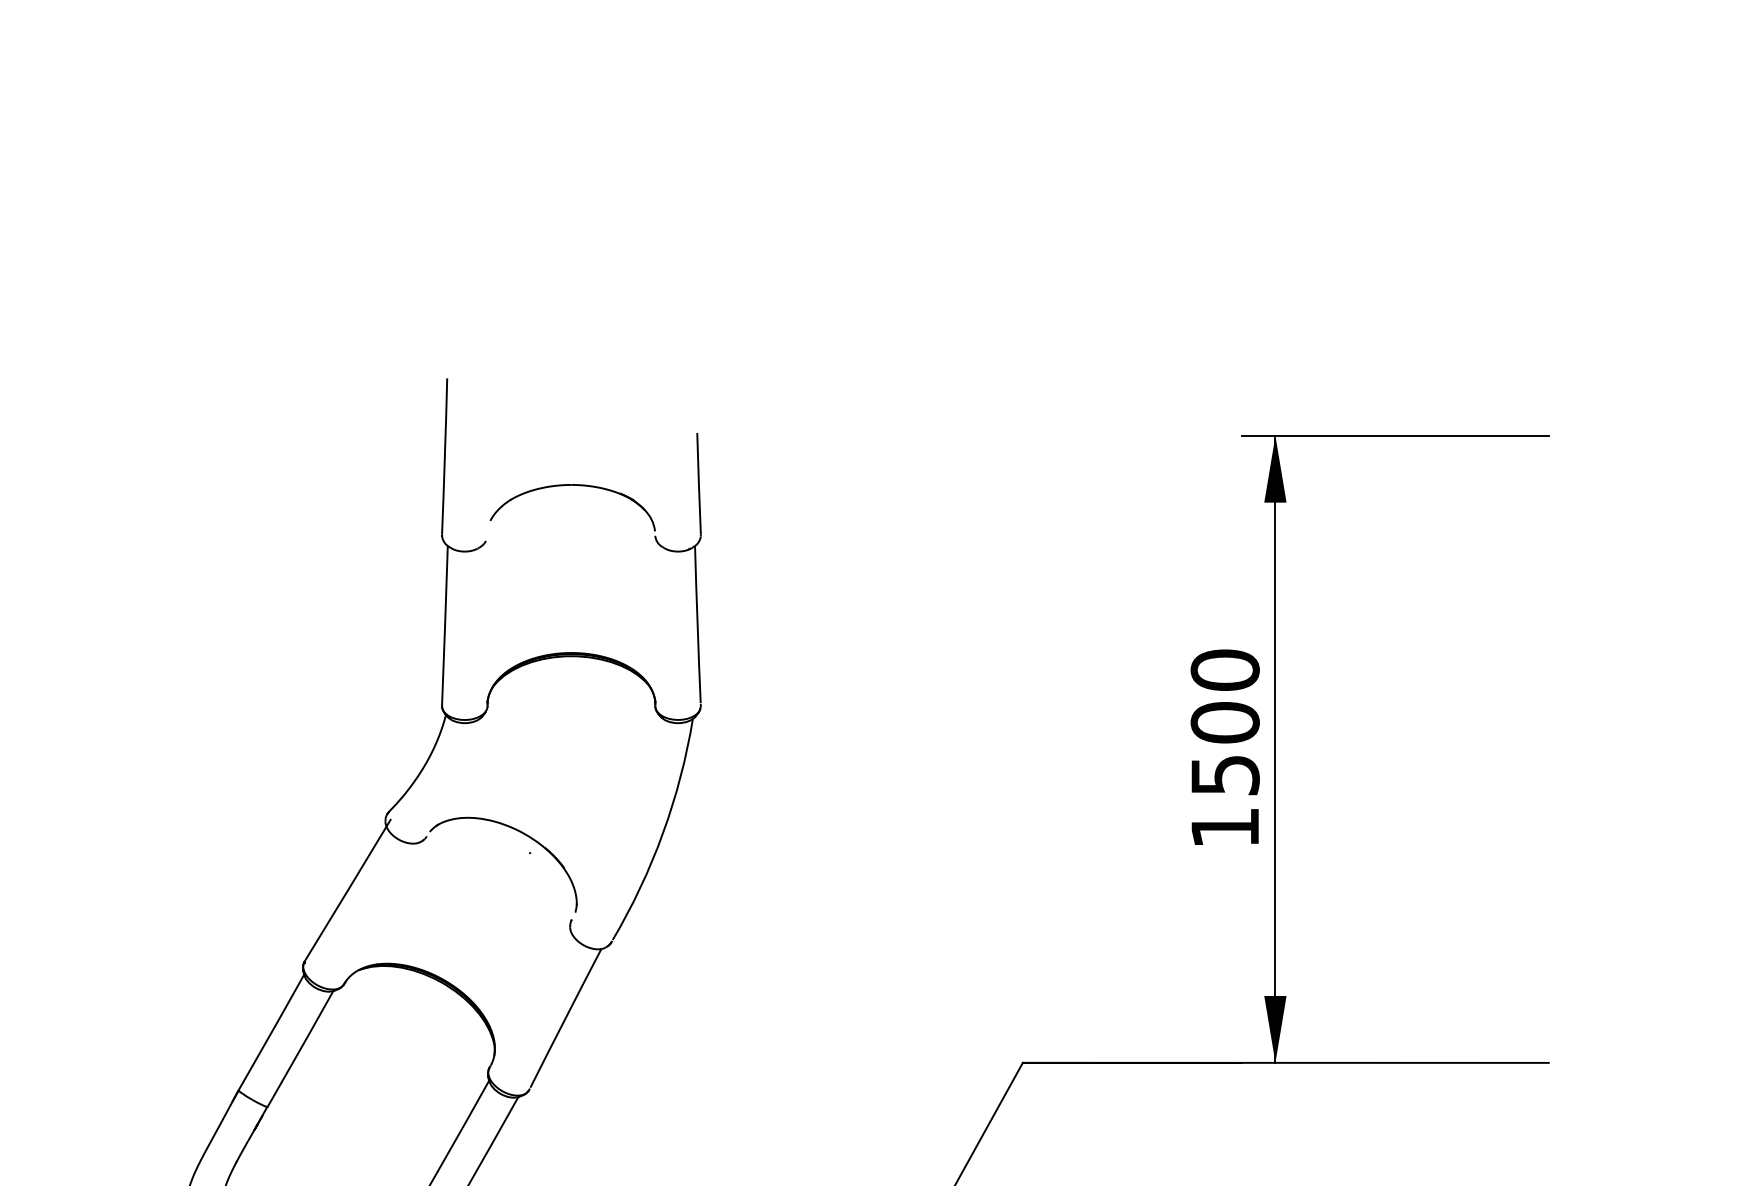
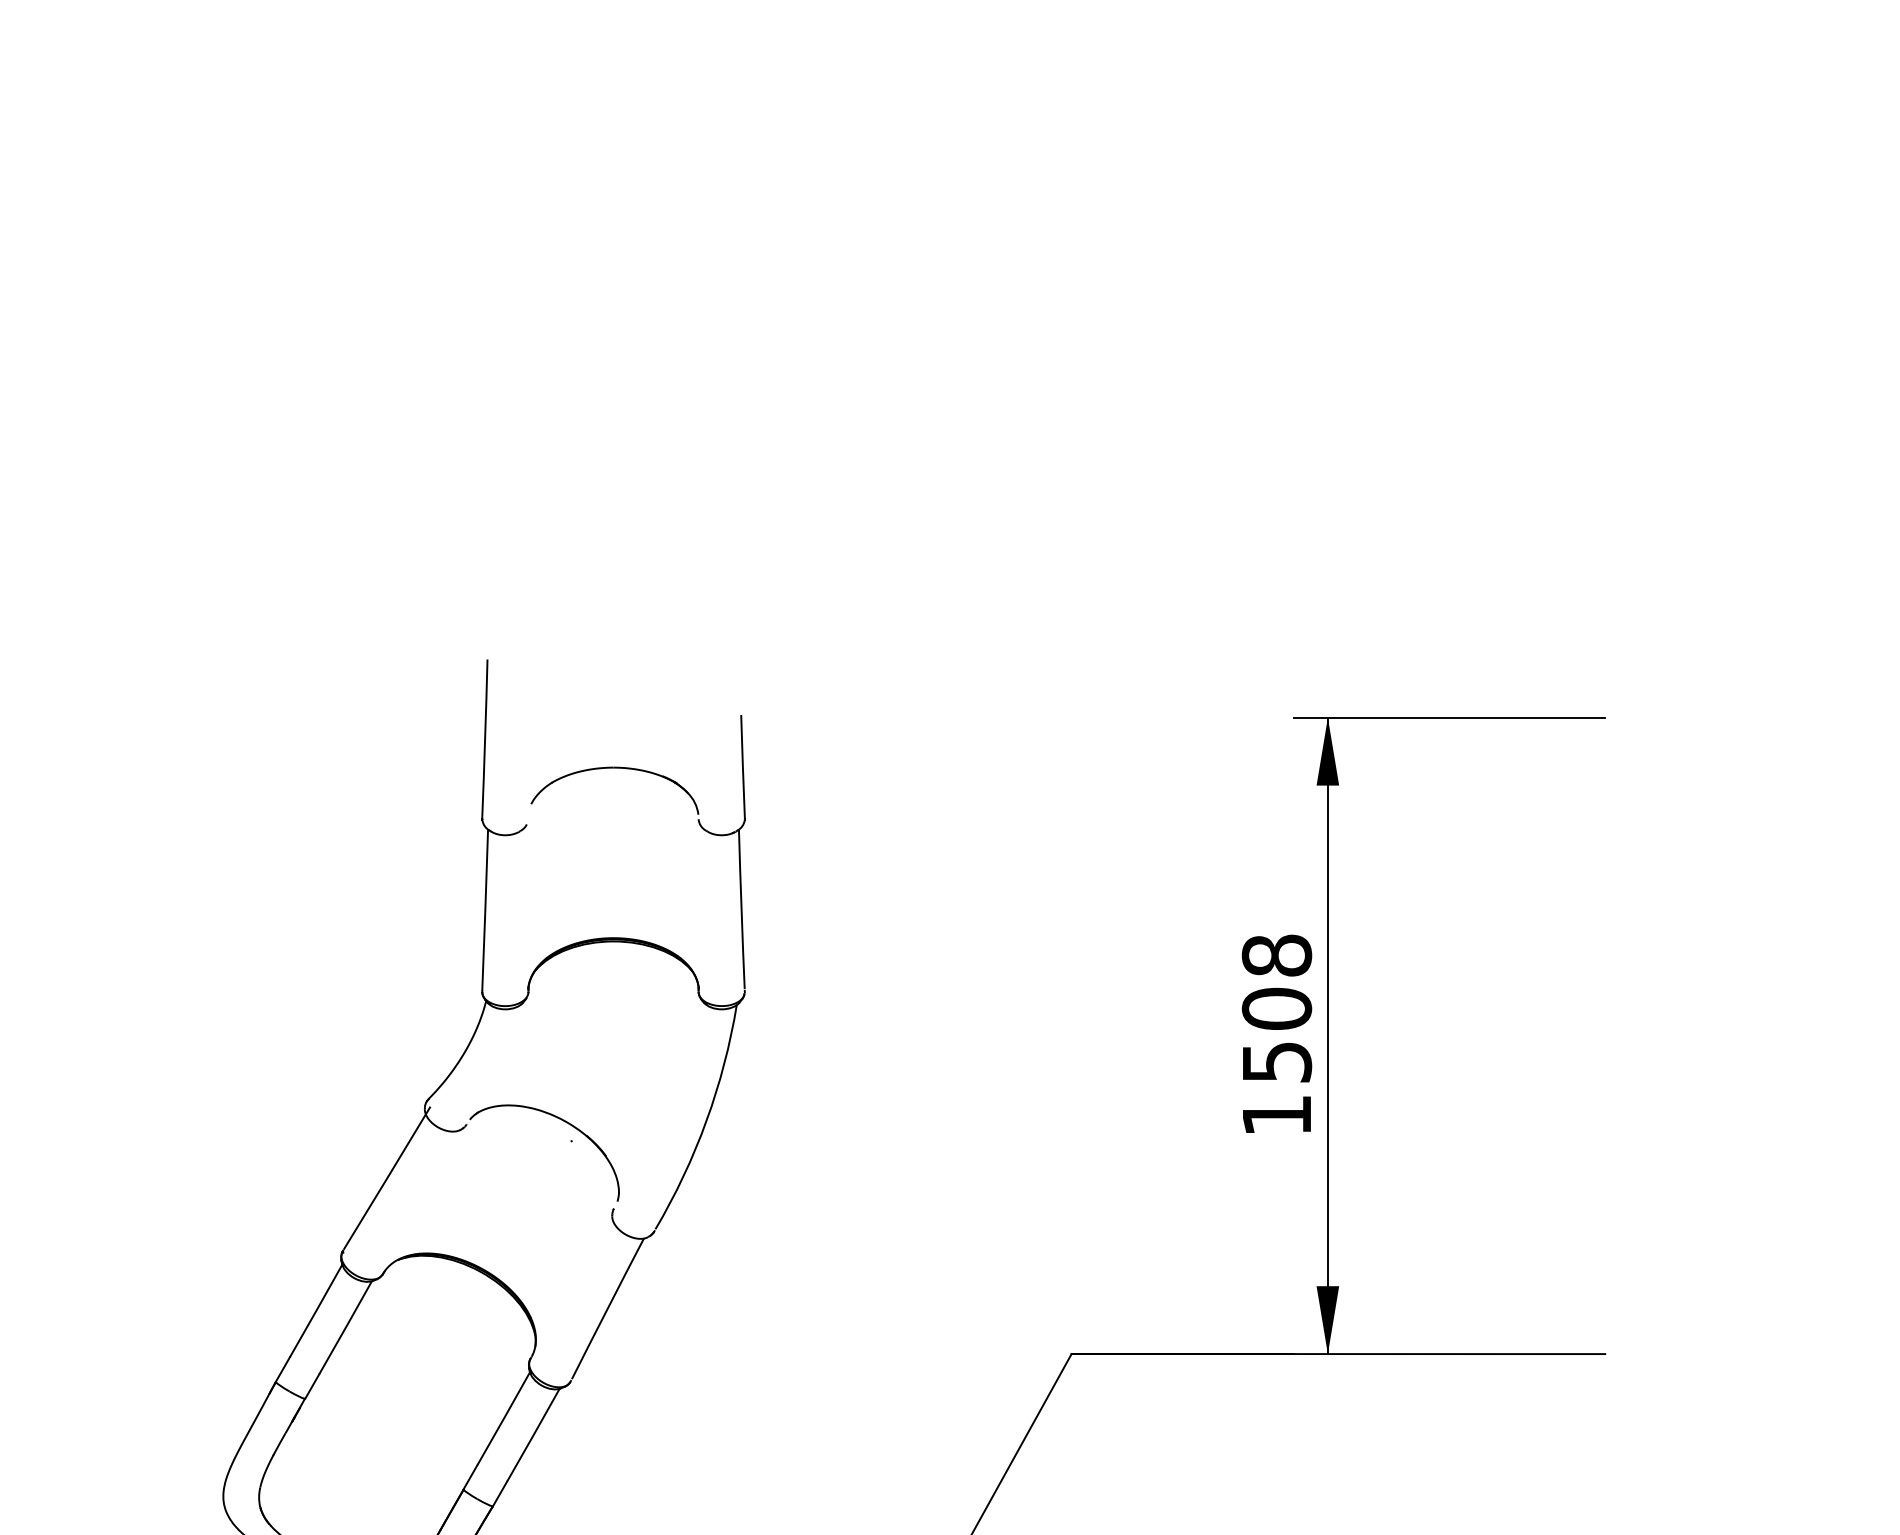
text: (1224, 670) -> (1276, 955), 1500 -> 1508

